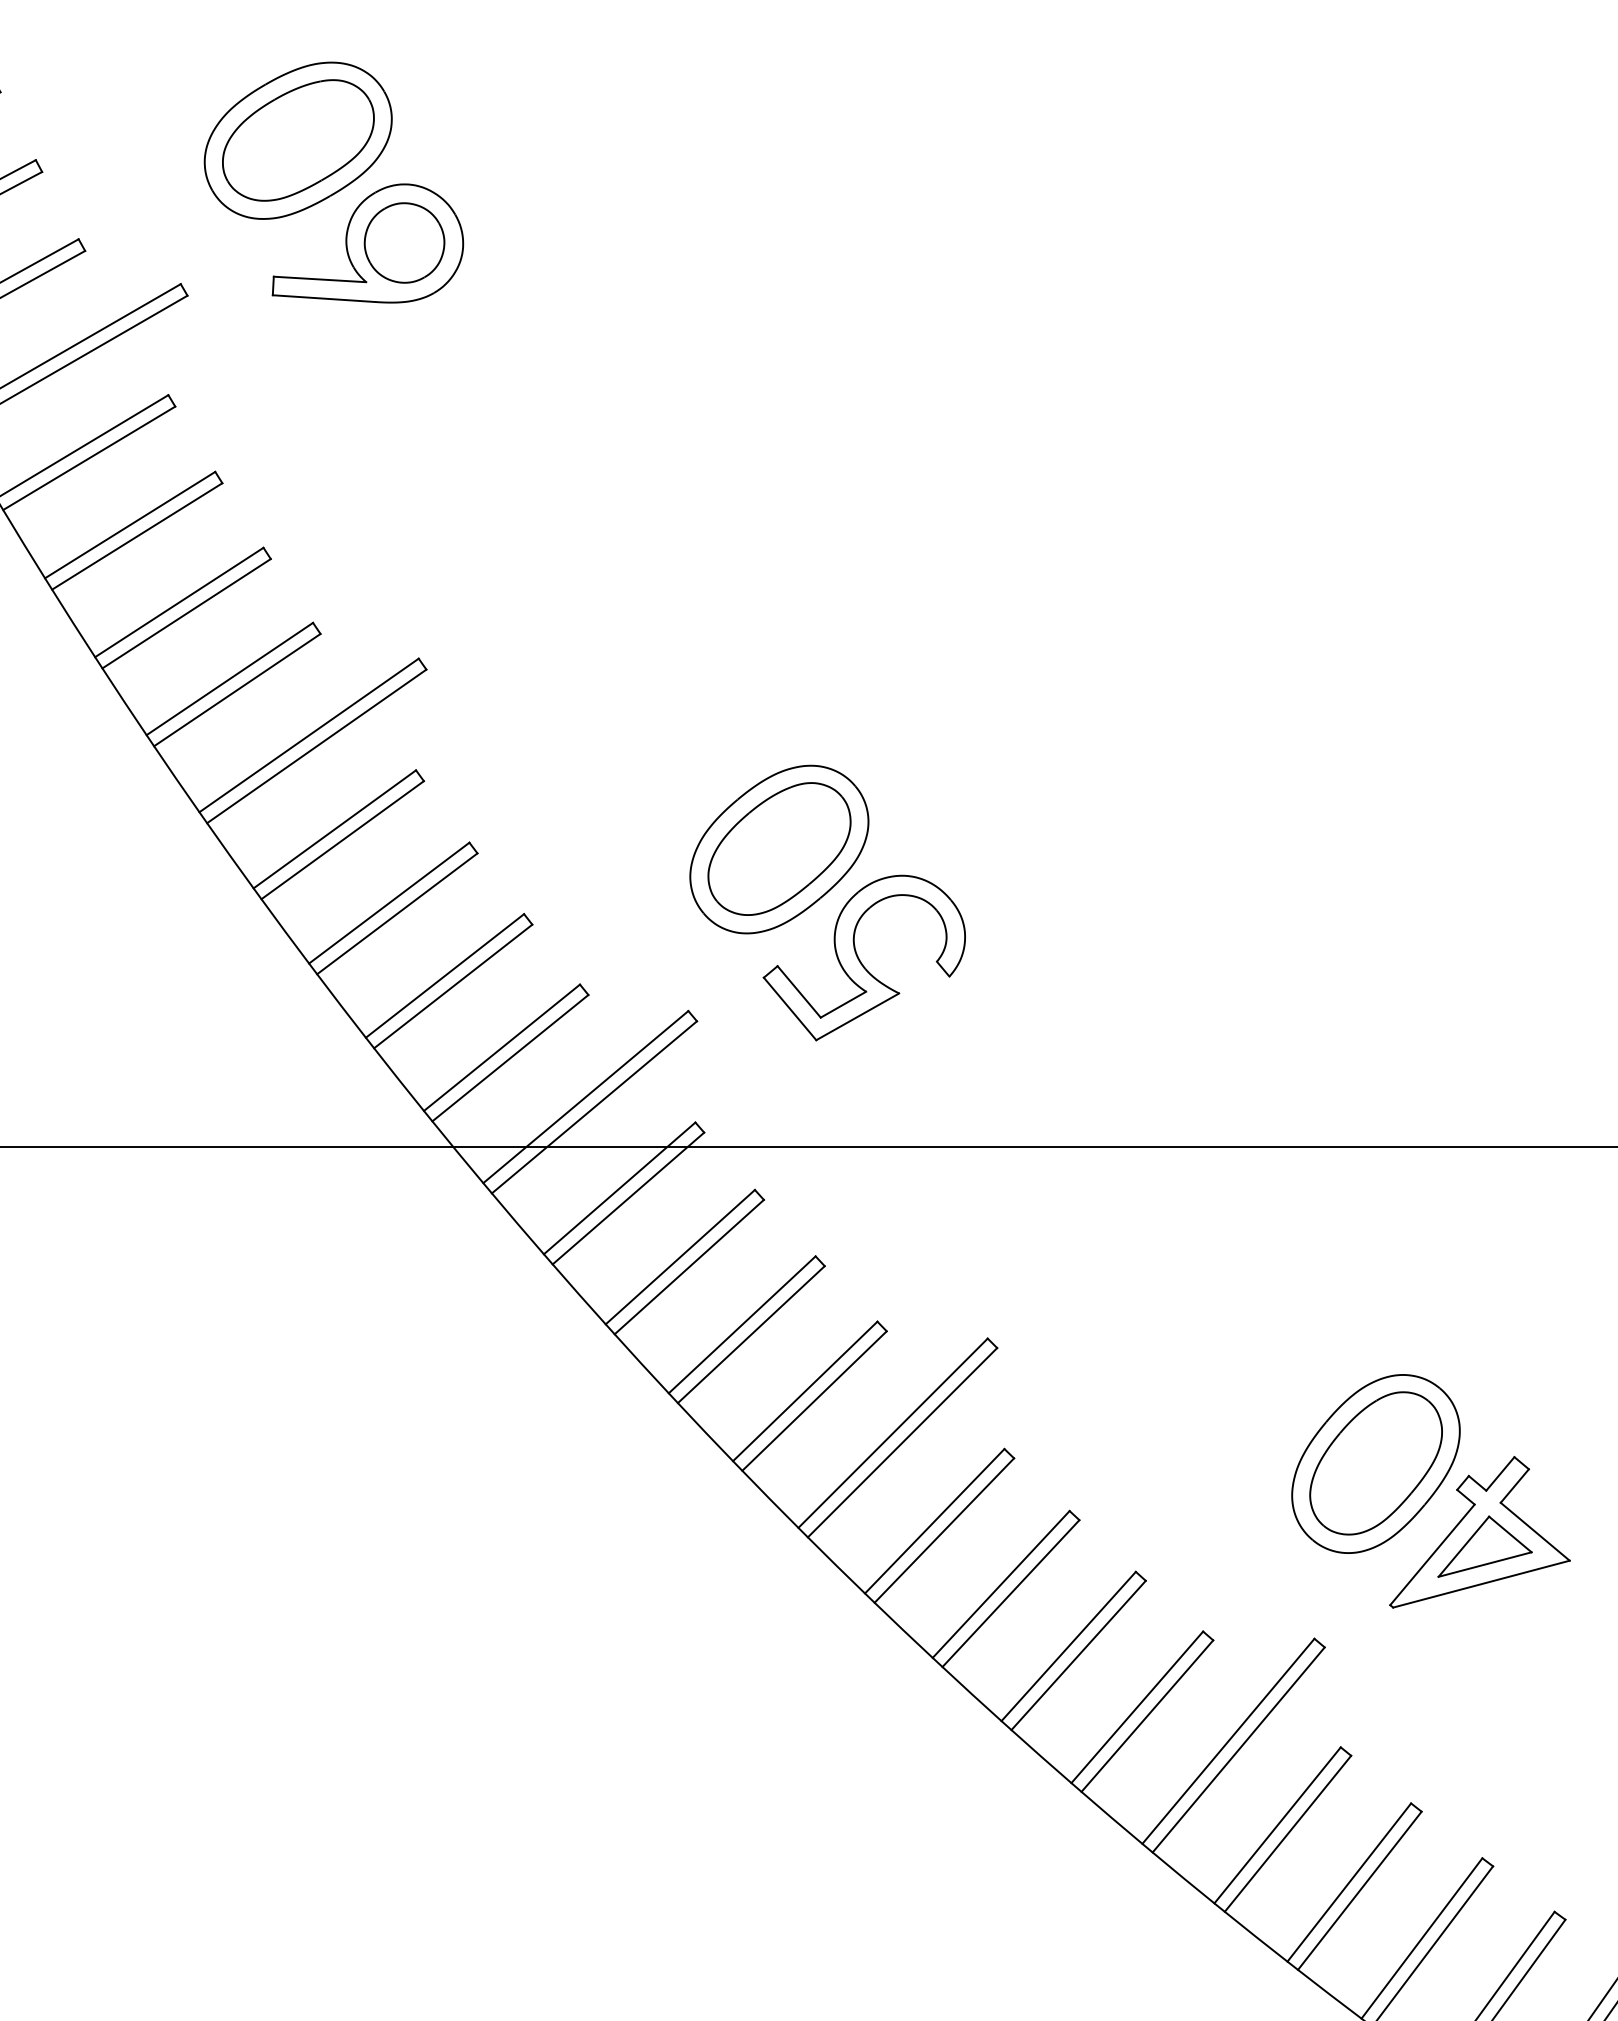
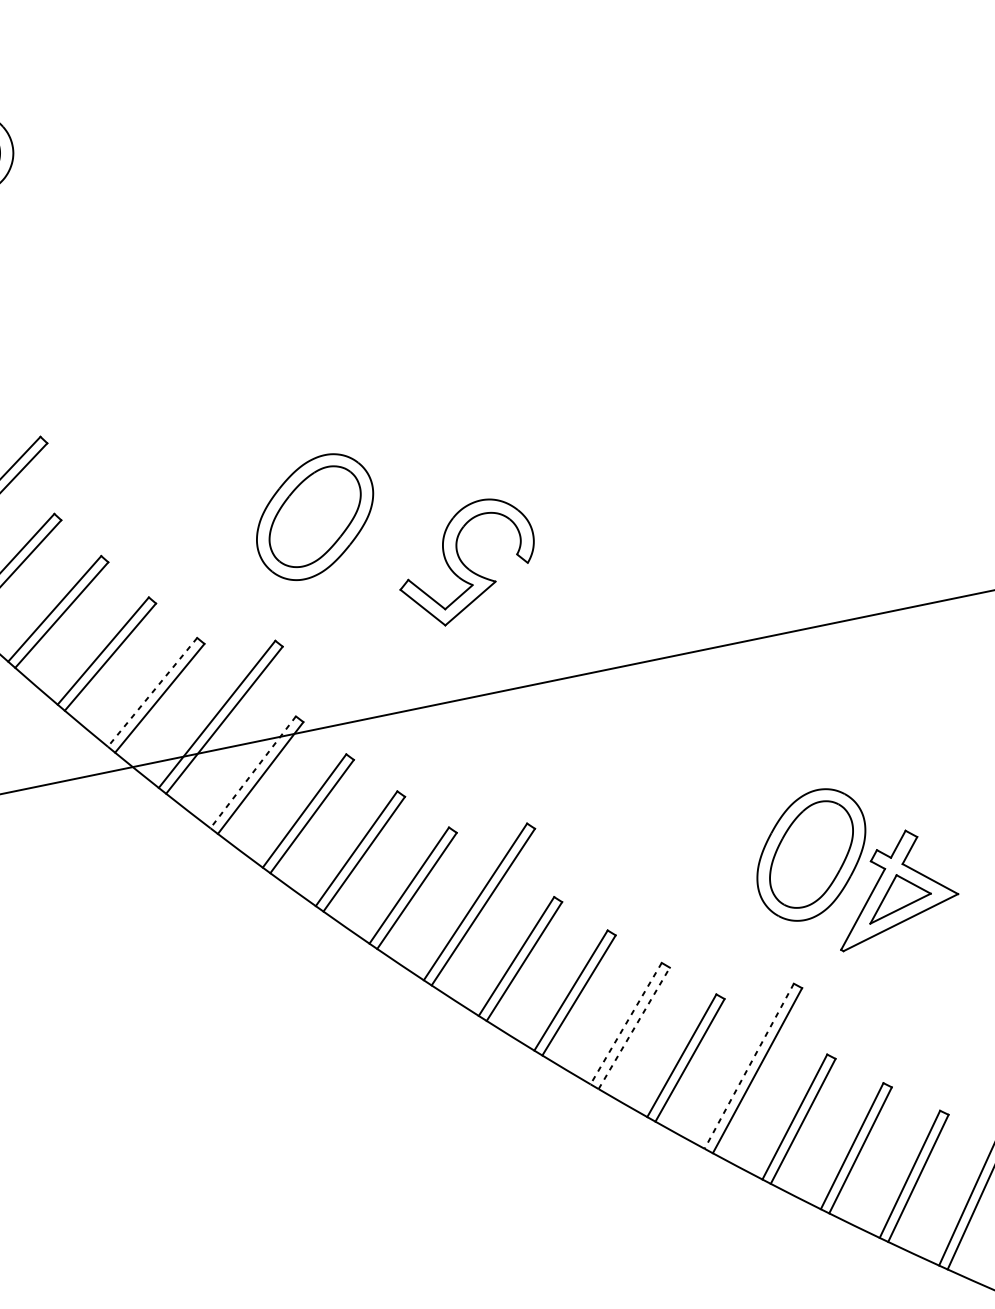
part: (863, 957) -> (466, 561), moved
line: (501, 1048) -> (152, 692), solid -> dashed
line: (619, 1188) -> (253, 772), solid -> dashed
line: (1068, 1646) -> (626, 1023), solid -> dashed
line: (1078, 1655) -> (634, 1028), solid -> dashed
line: (1228, 1741) -> (749, 1066), solid -> dashed

